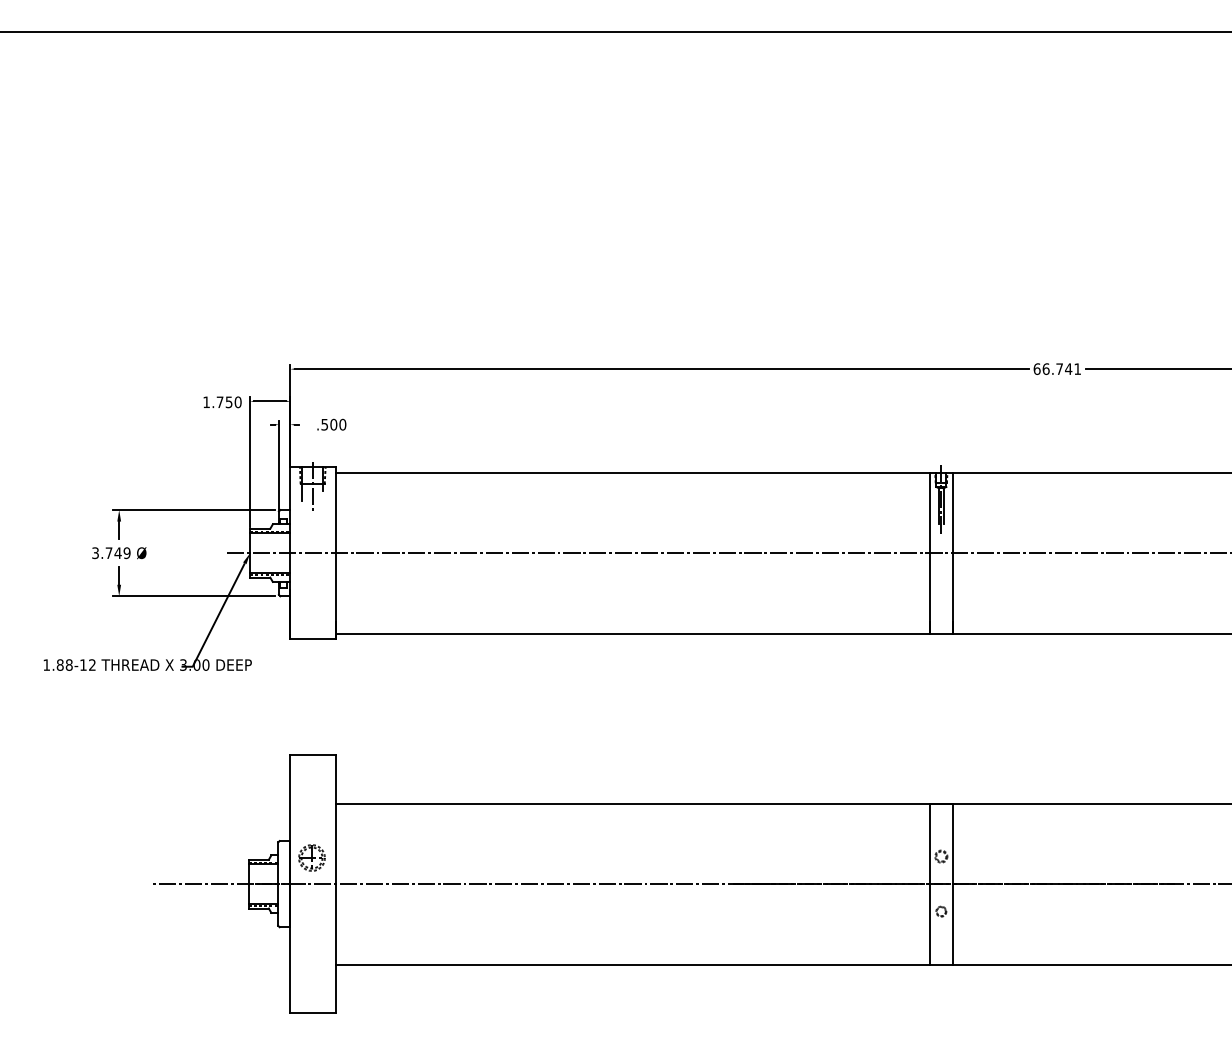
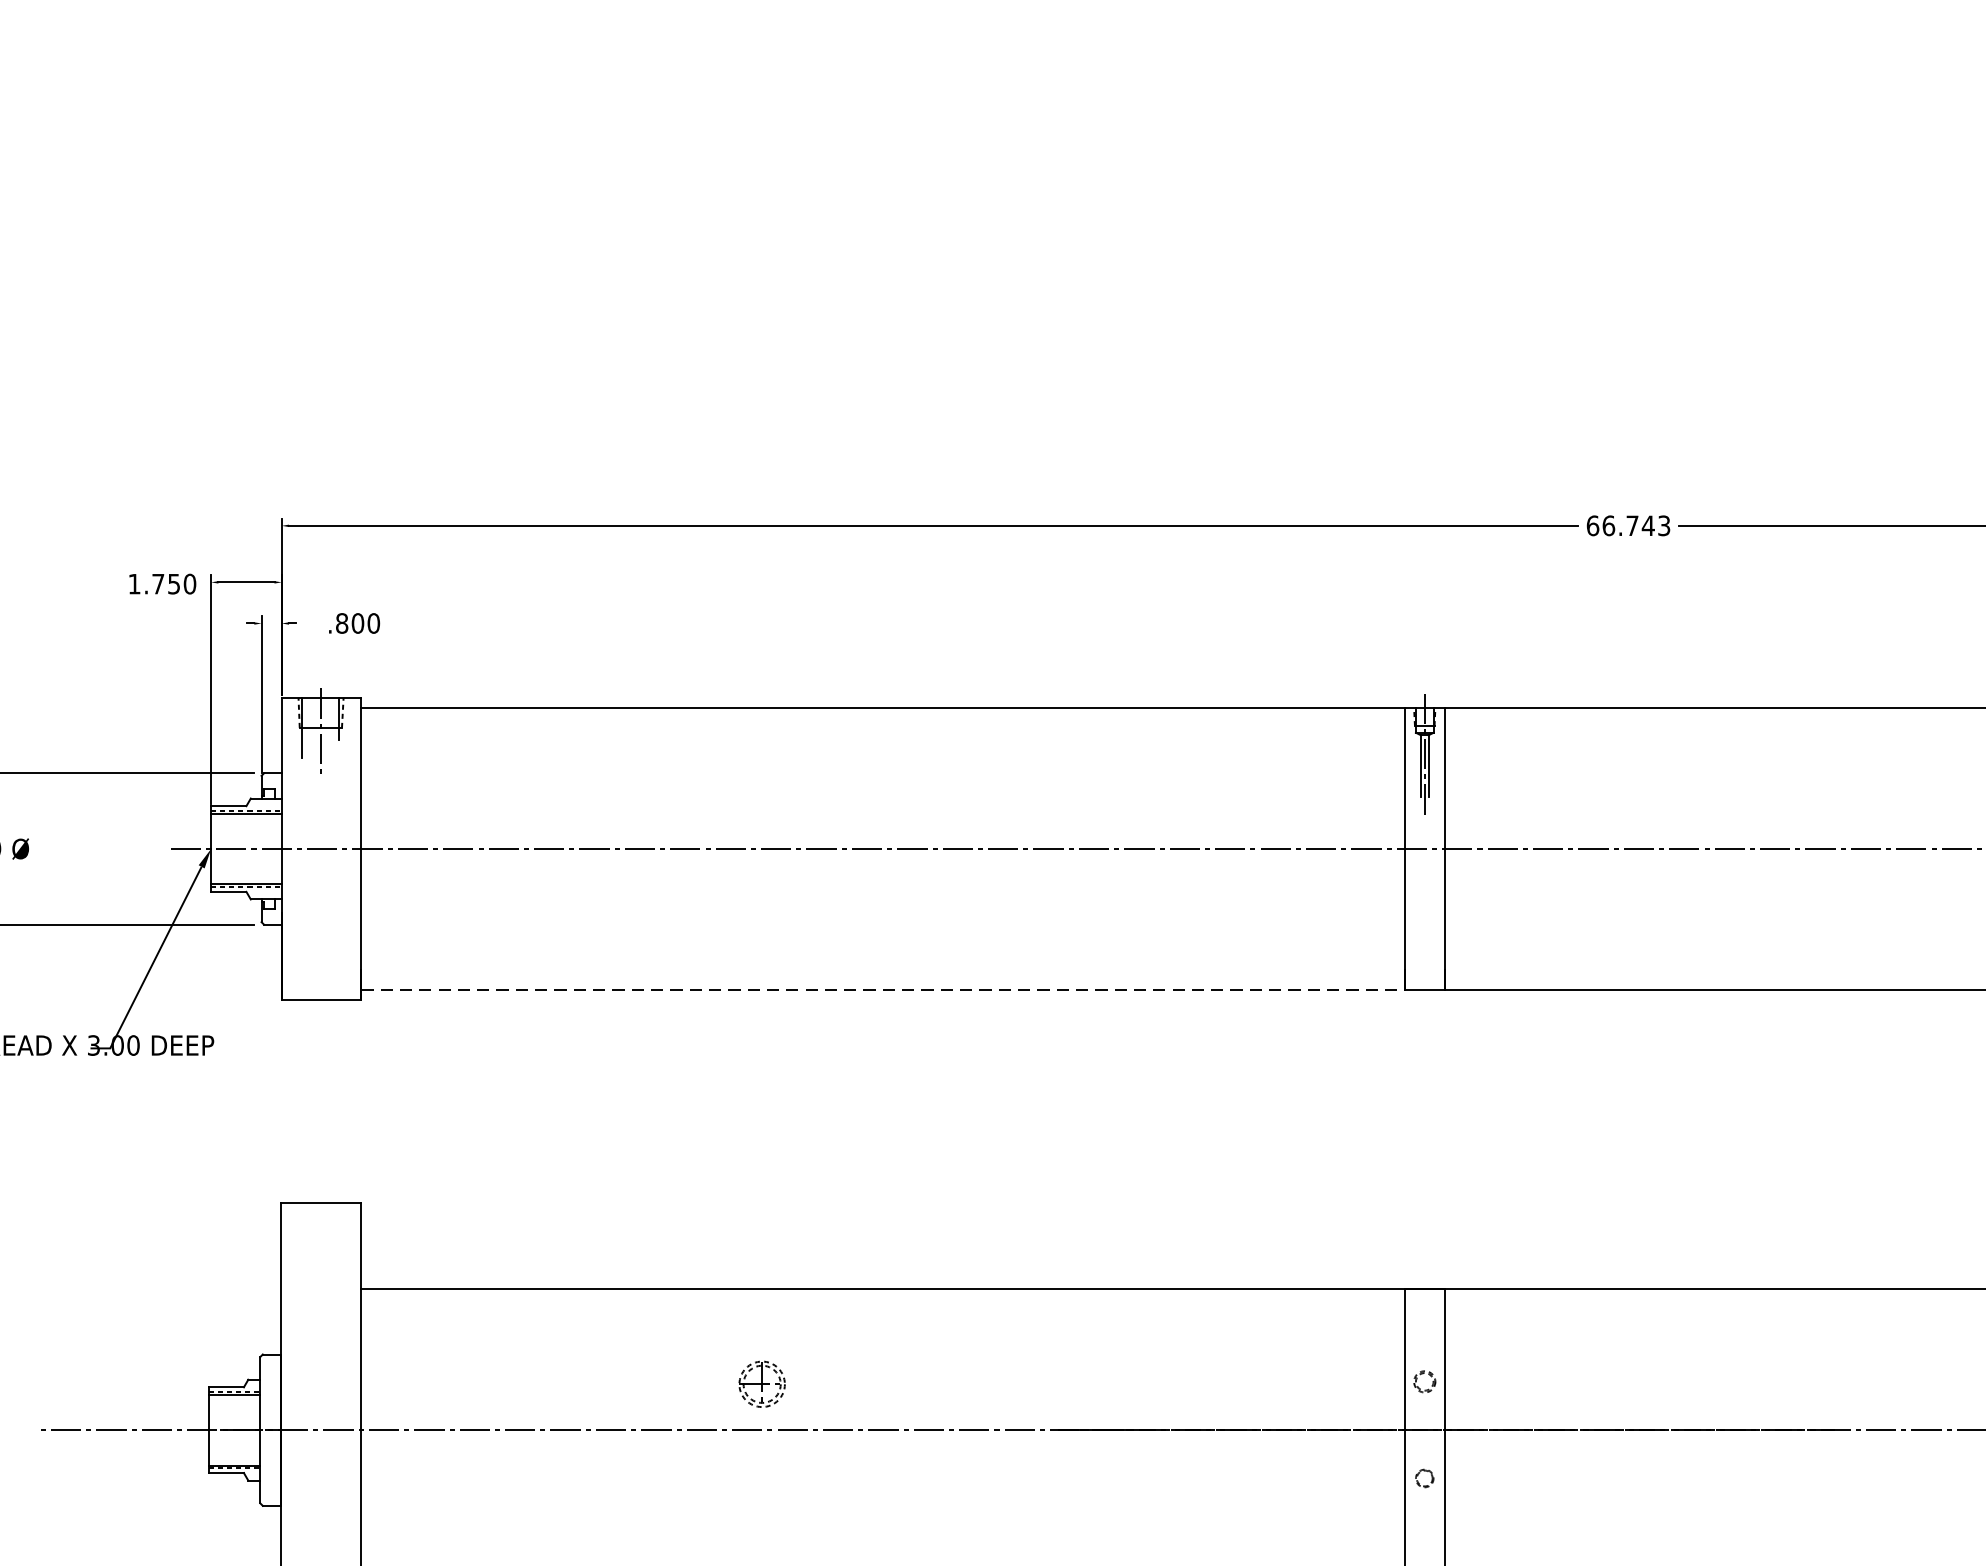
text: (1077, 368) -> (1663, 524), 66.741 -> 66.743
text: (324, 424) -> (341, 623), .500 -> .800
line: (633, 633) -> (884, 990), solid -> dashed
part: (311, 857) -> (761, 1383), moved

